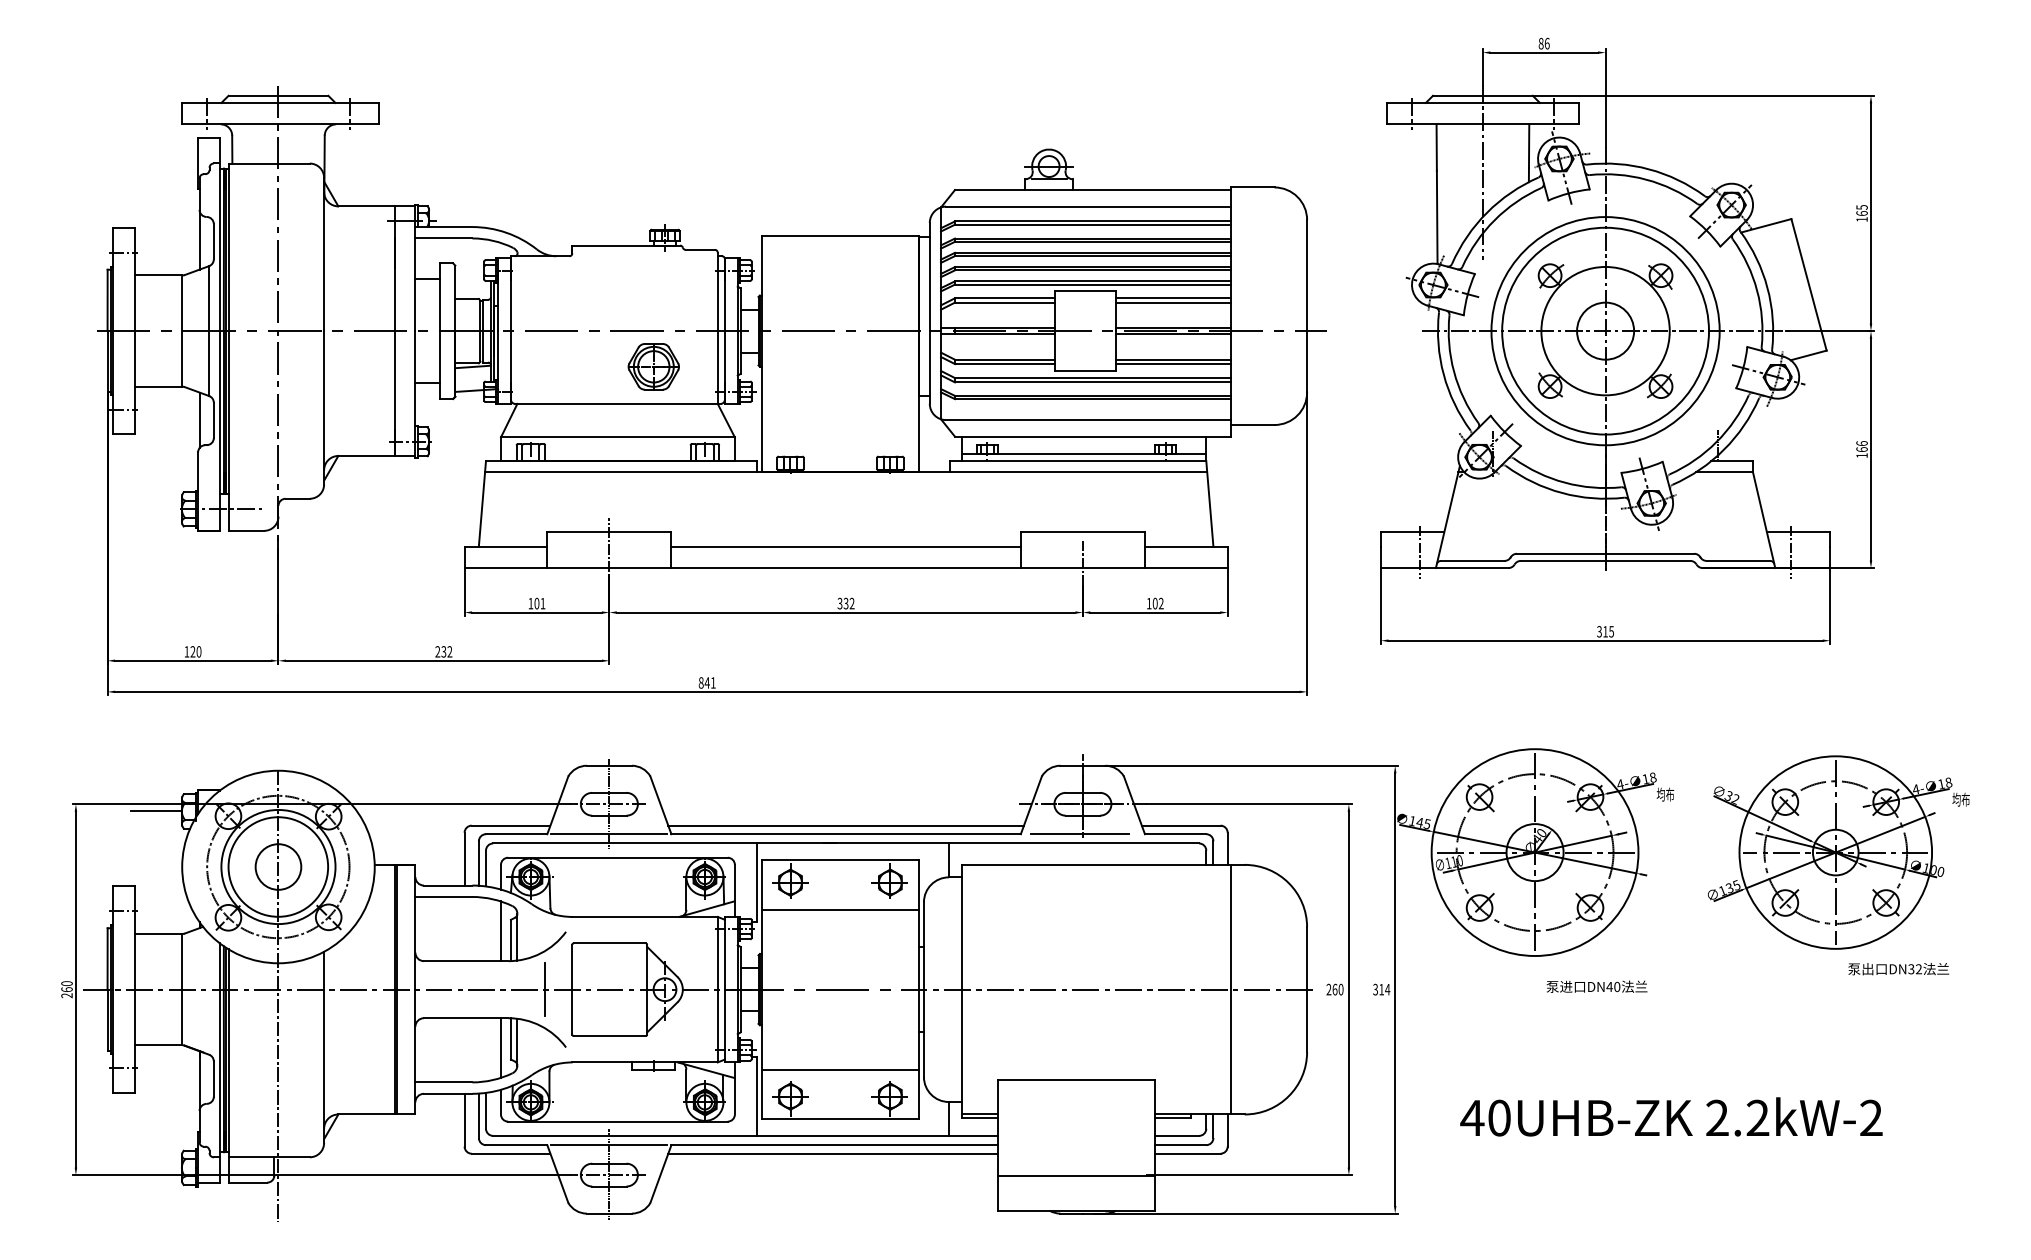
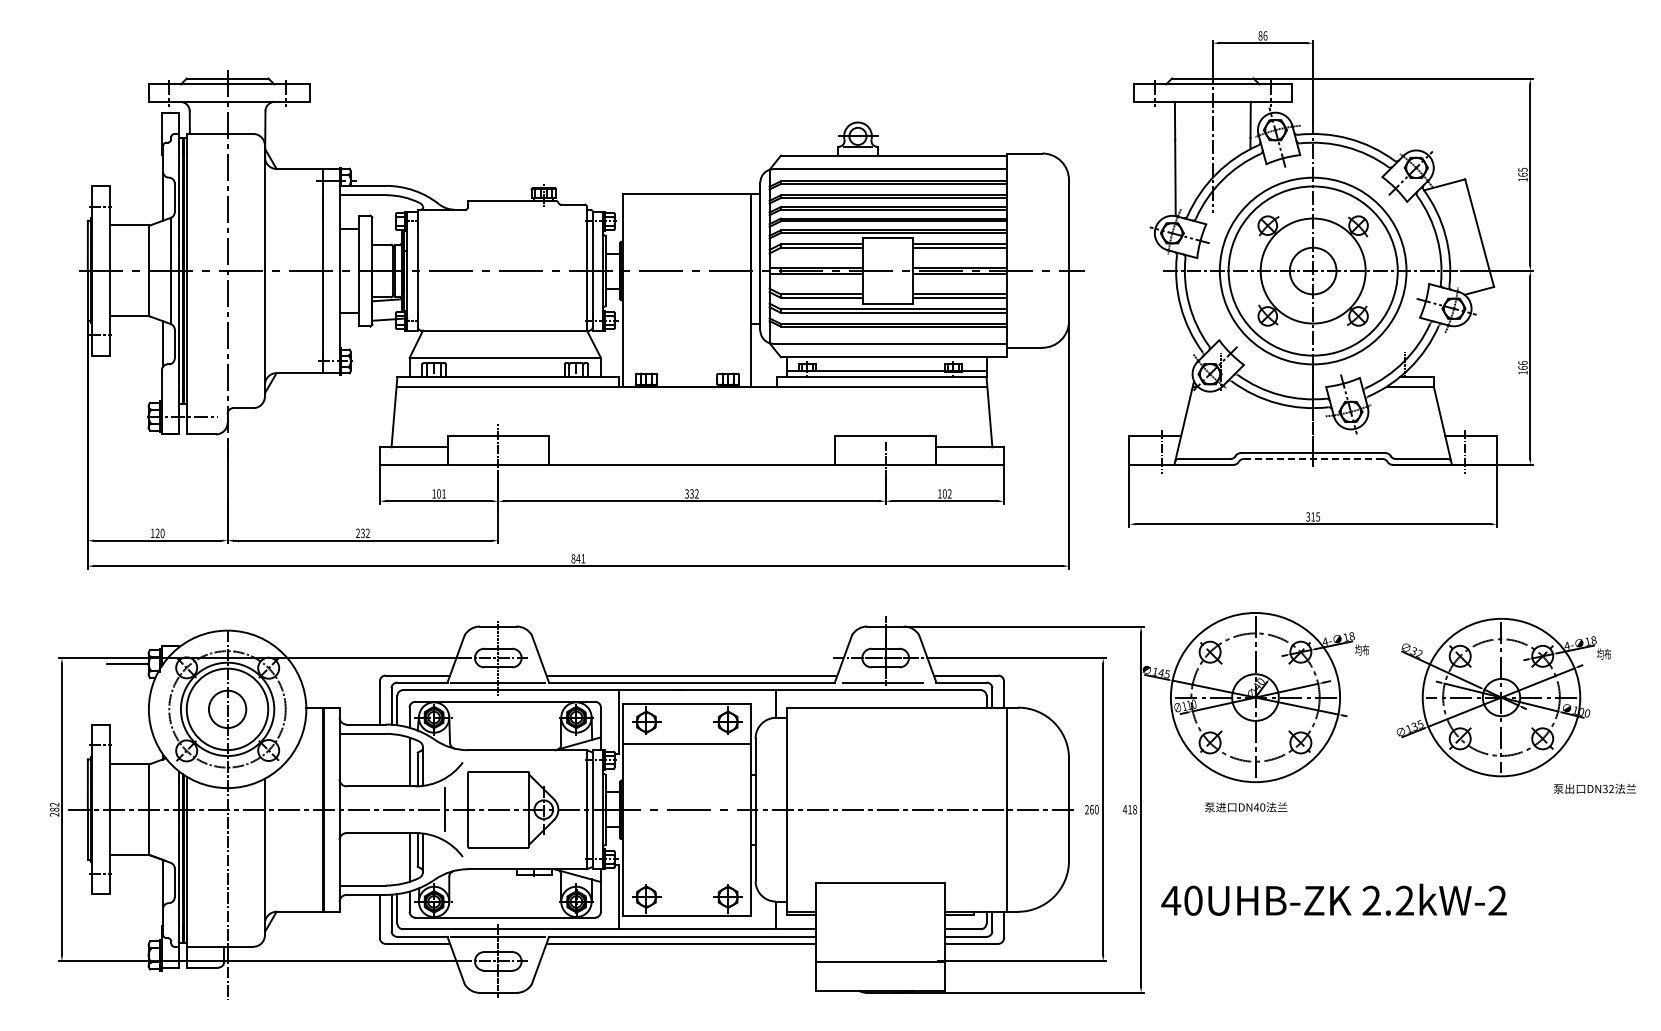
part: (653, 365) -> (534, 299), removed
line: (845, 546) -> (691, 447), removed
line: (1604, 561) -> (1312, 459), solid -> dashed
text: (1899, 968) -> (1595, 788), moved
text: (66, 985) -> (54, 806), 260 -> 282
text: (1597, 986) -> (1246, 807), moved
text: (1381, 989) -> (1129, 809), 314 -> 418
line: (840, 1070) -> (687, 875), removed
text: (1670, 1116) -> (1333, 899), moved

